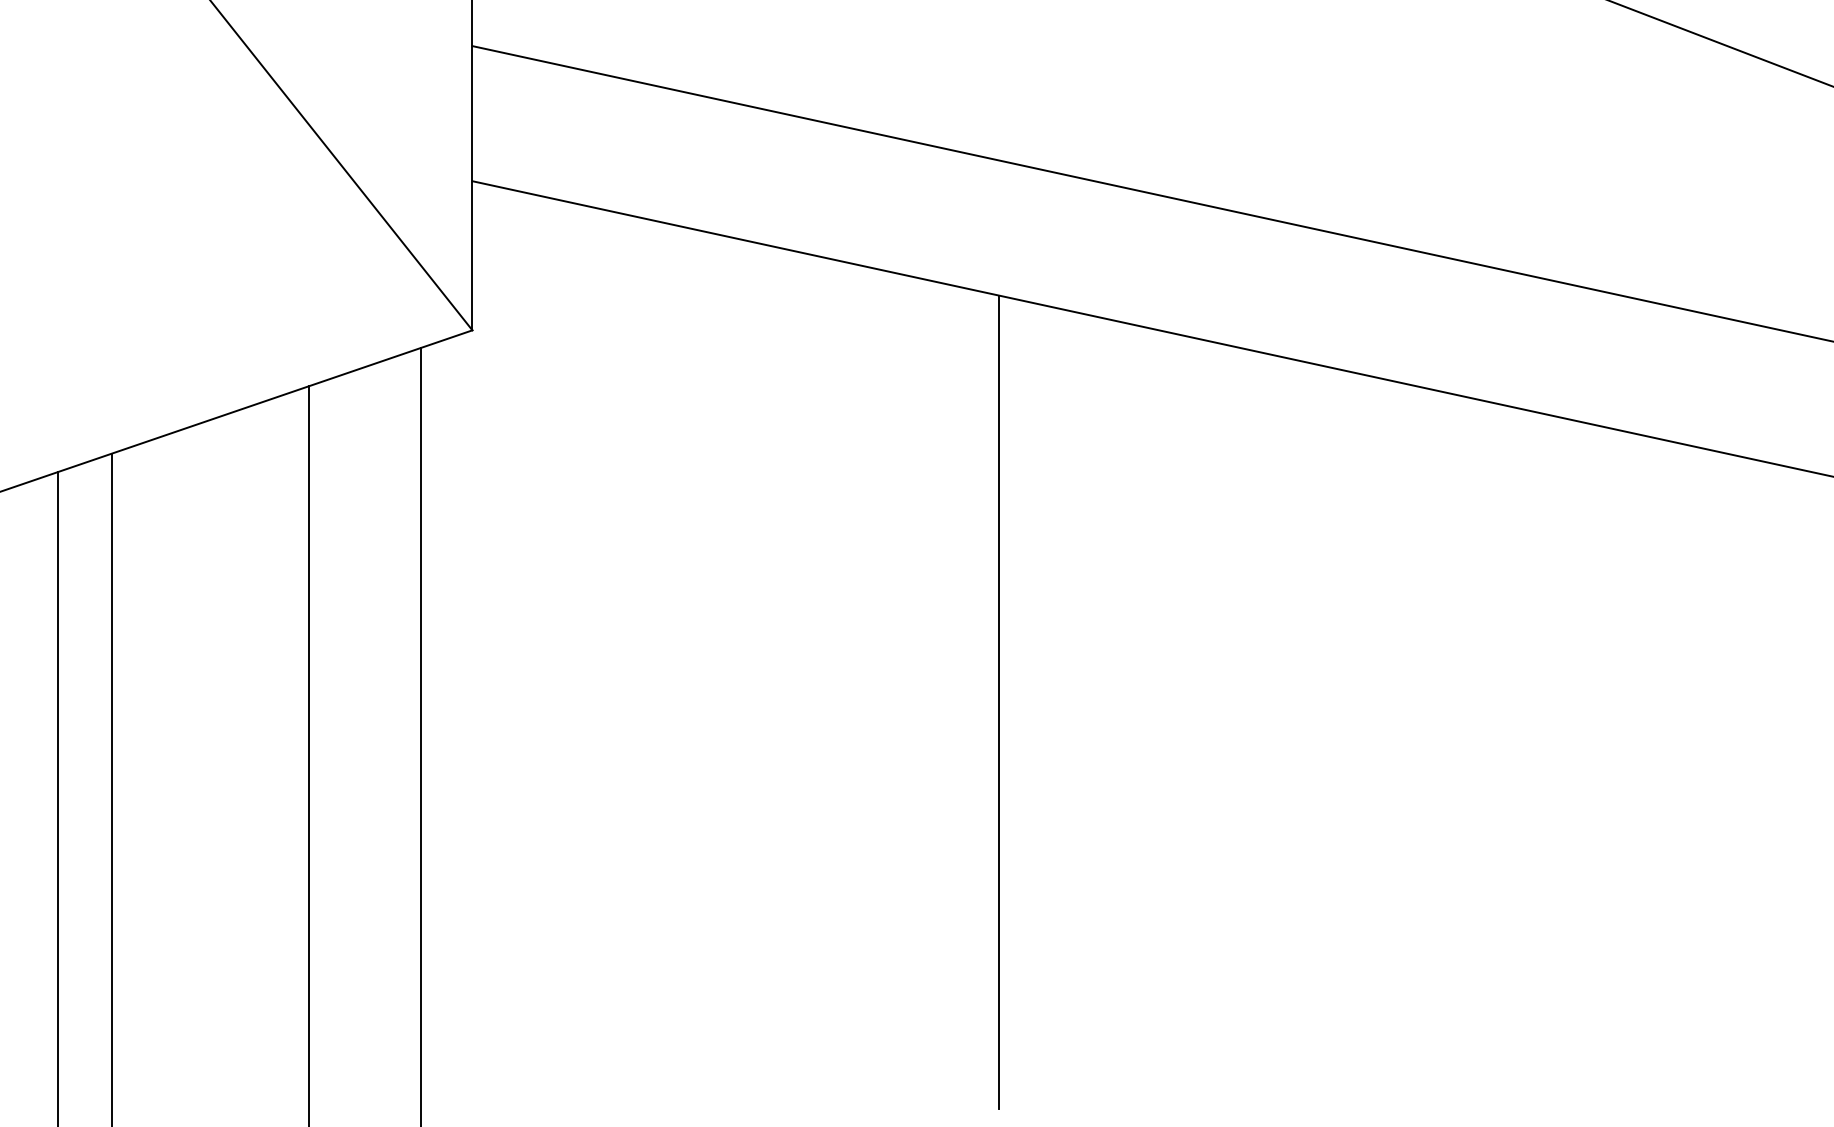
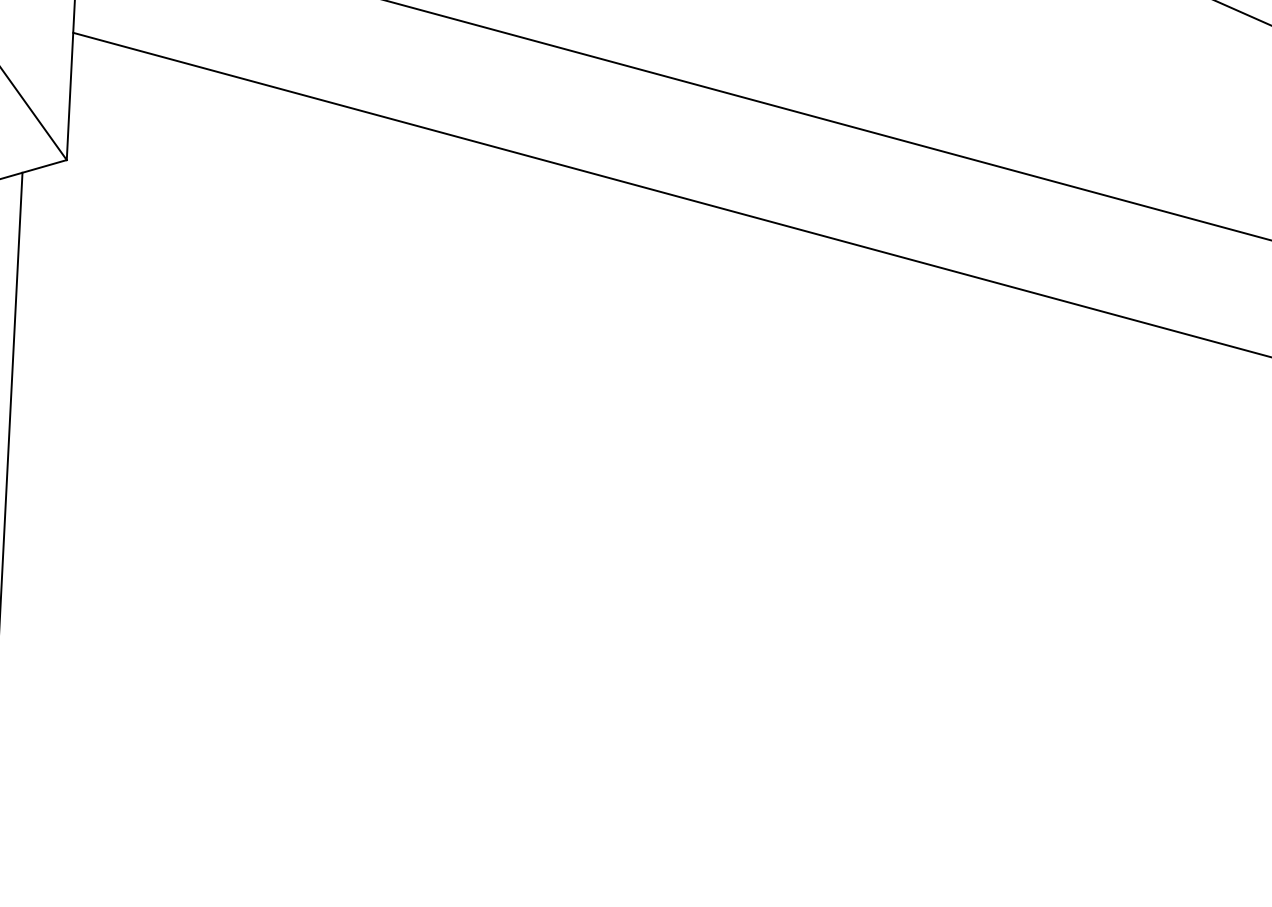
line: (999, 701) -> (500, 499), removed

